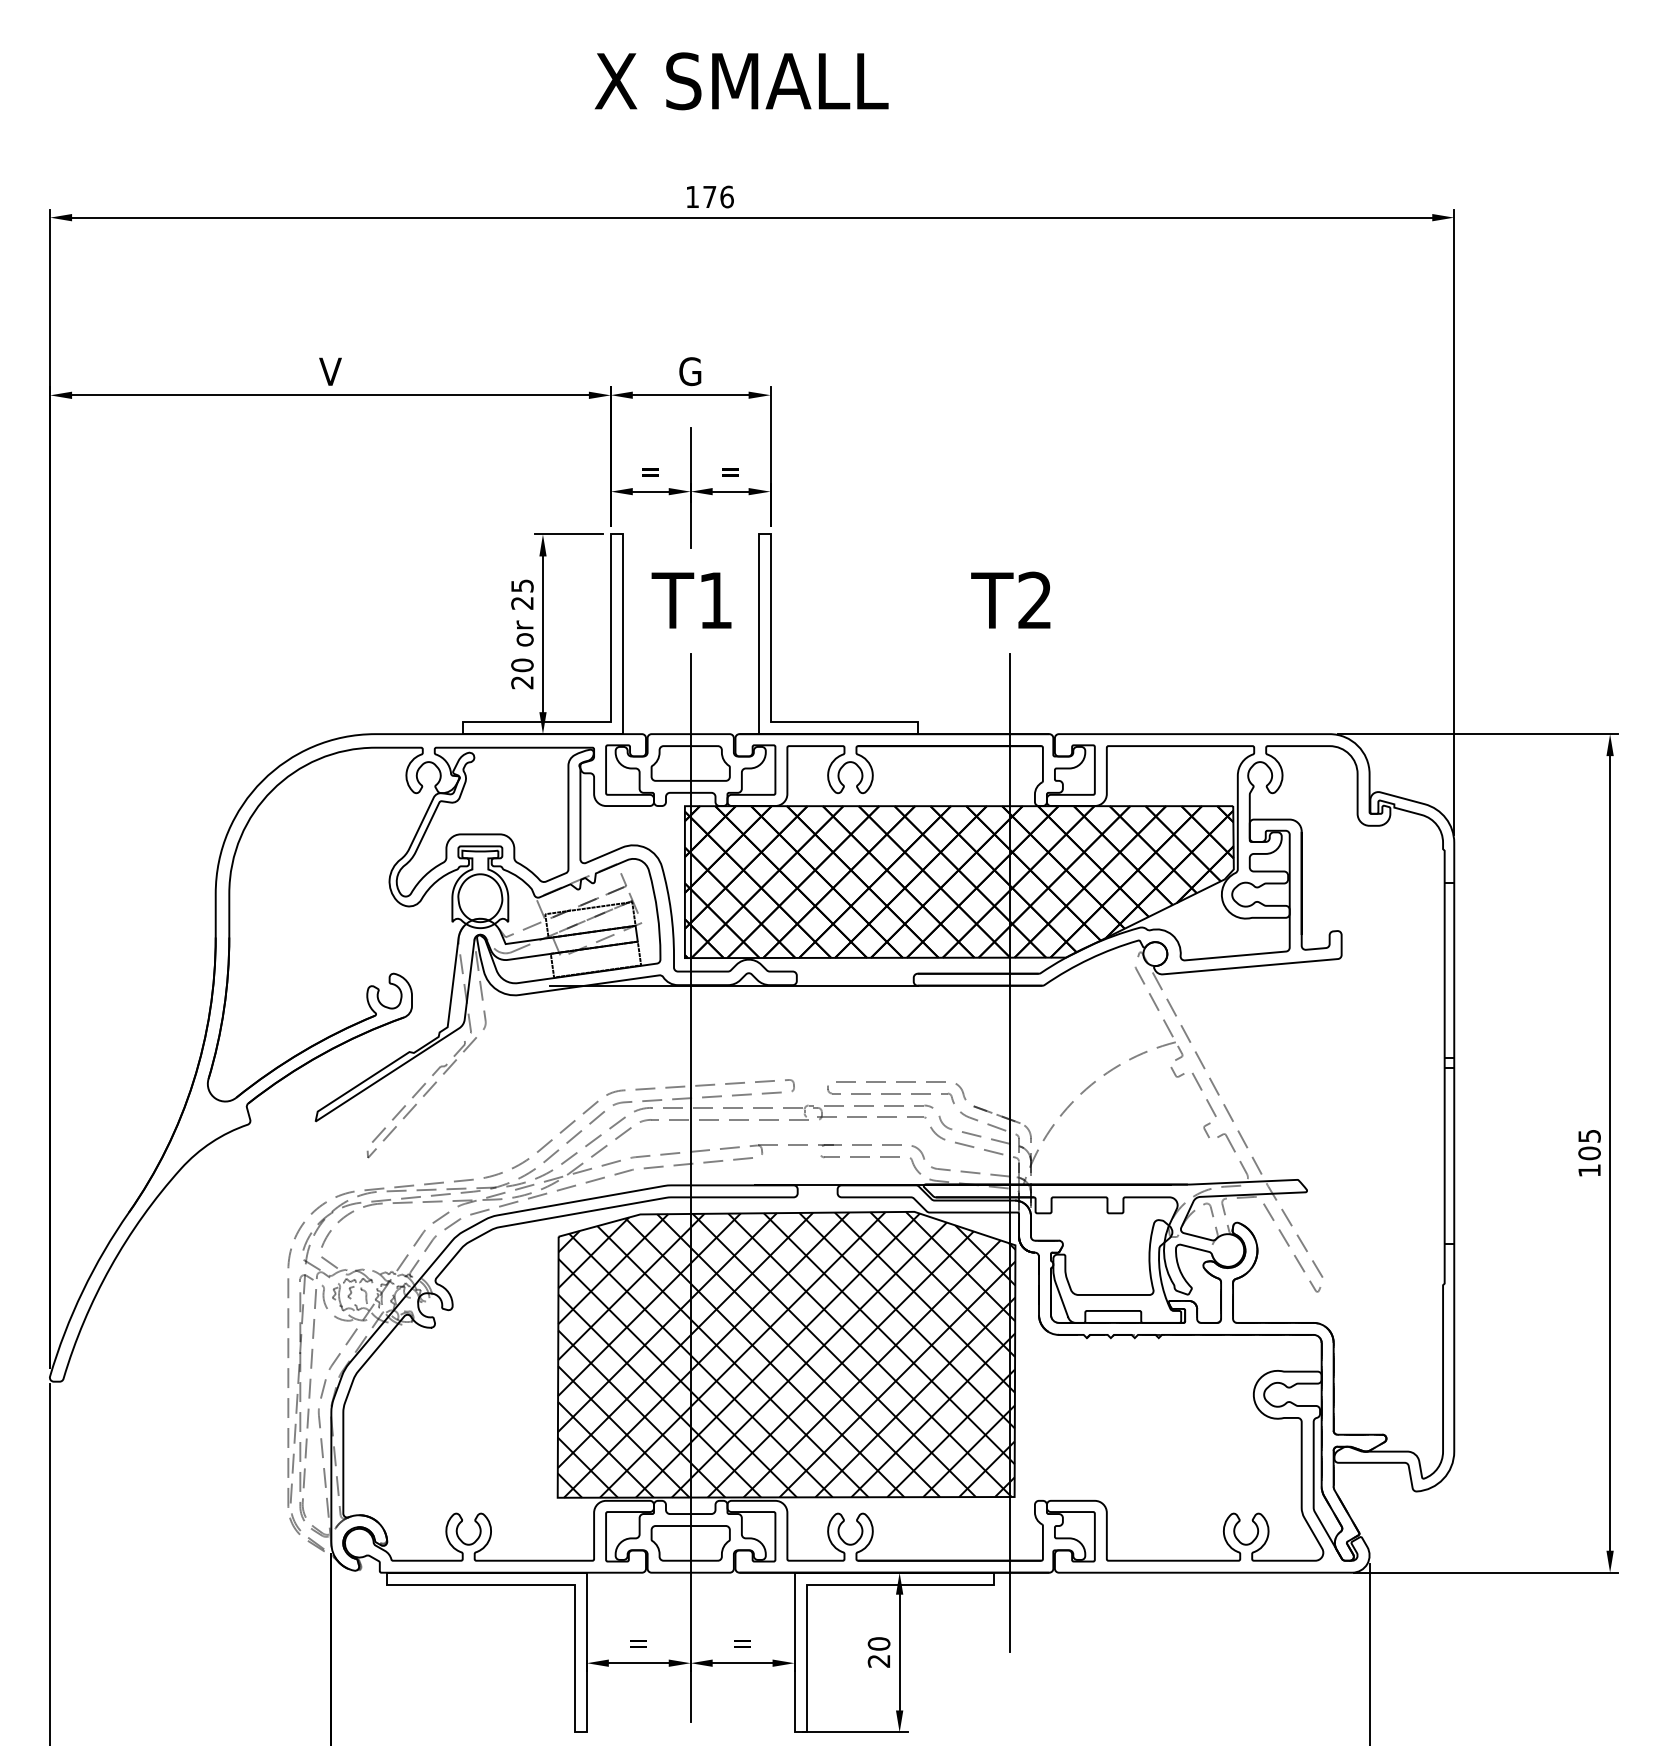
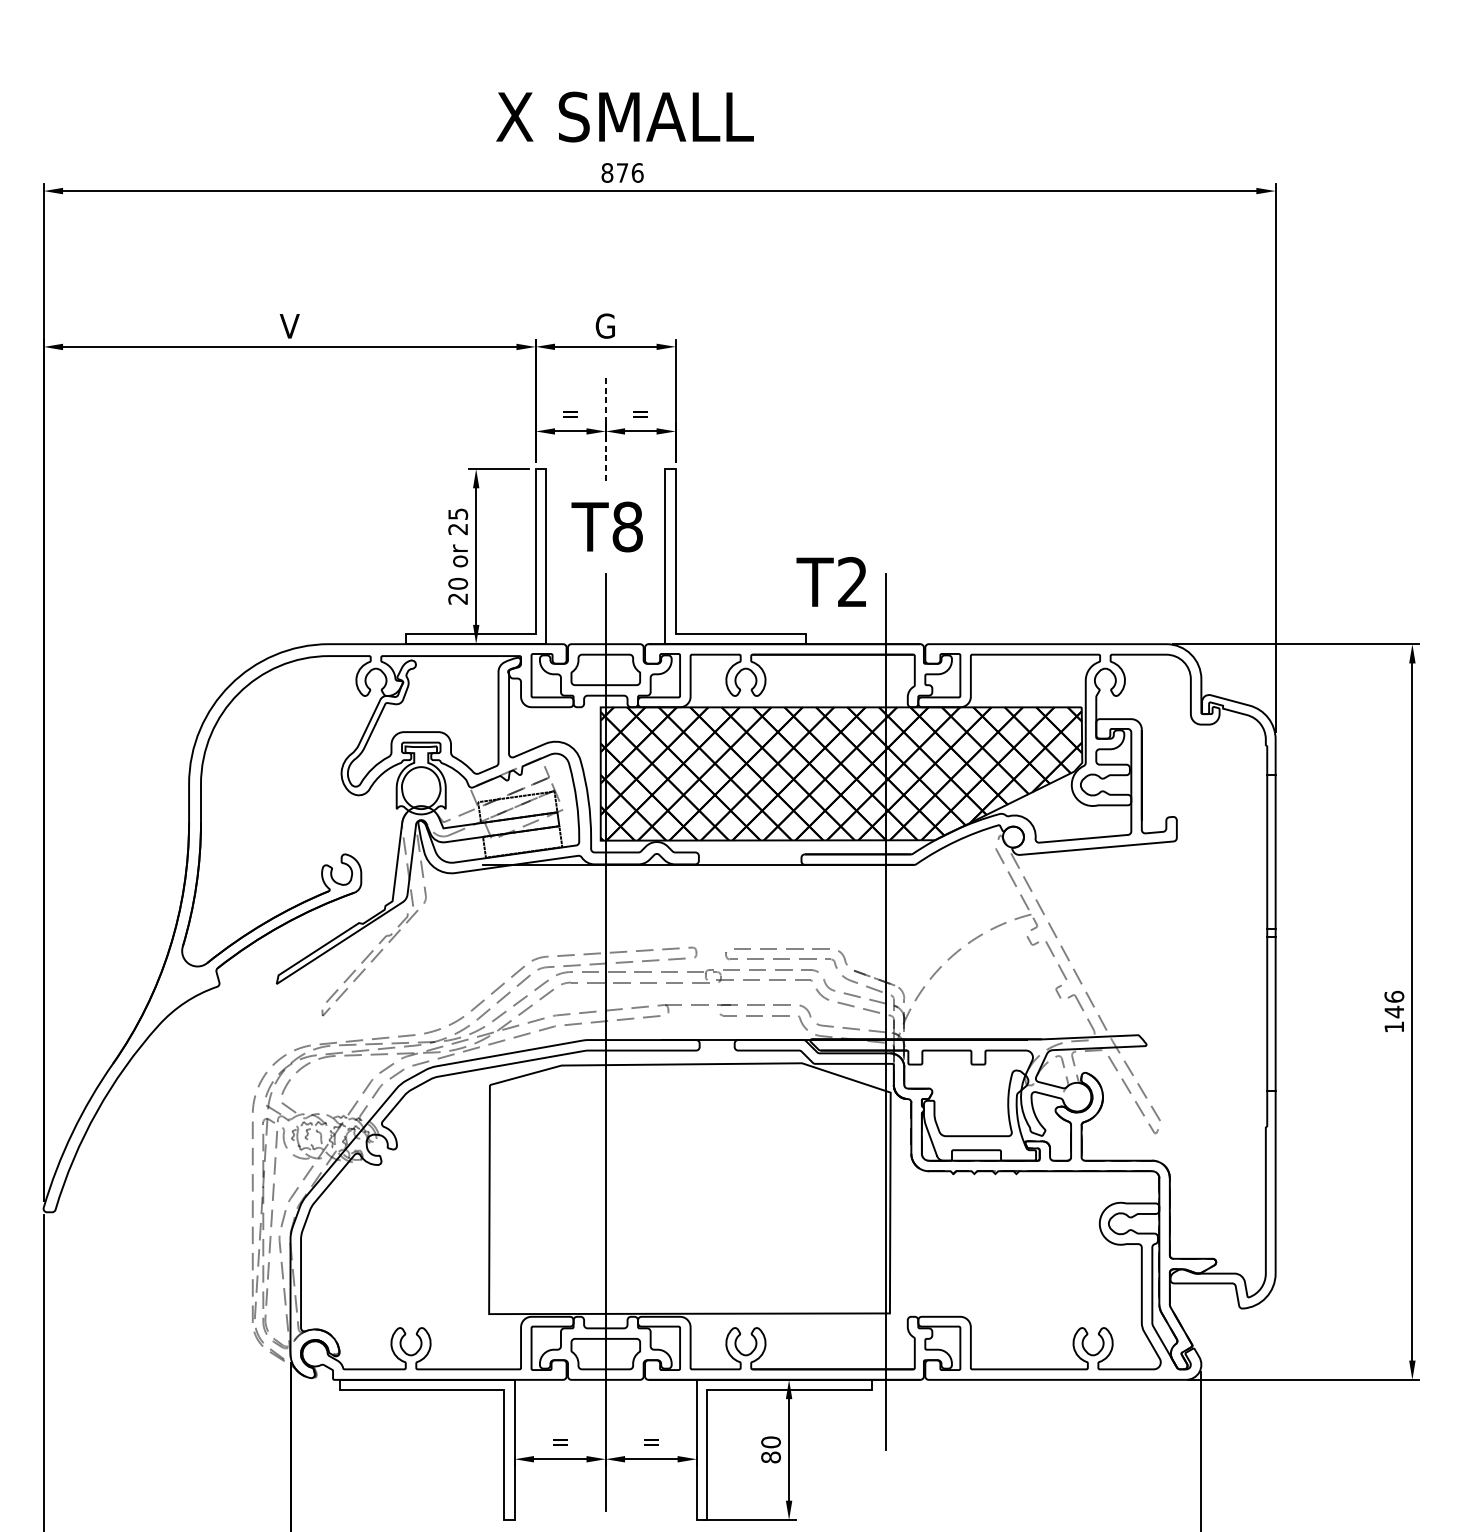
text: (741, 81) -> (624, 117), moved
text: (692, 196) -> (607, 172), 176 -> 876
line: (690, 487) -> (605, 427), solid -> dashed
text: (1010, 599) -> (831, 581), moved
text: (715, 600) -> (627, 526), T1 -> T8
text: (1589, 1144) -> (1394, 1004), 105 -> 146
hatch: (786, 1354) -> (689, 1188), removed
text: (878, 1660) -> (770, 1456), 20 -> 80

